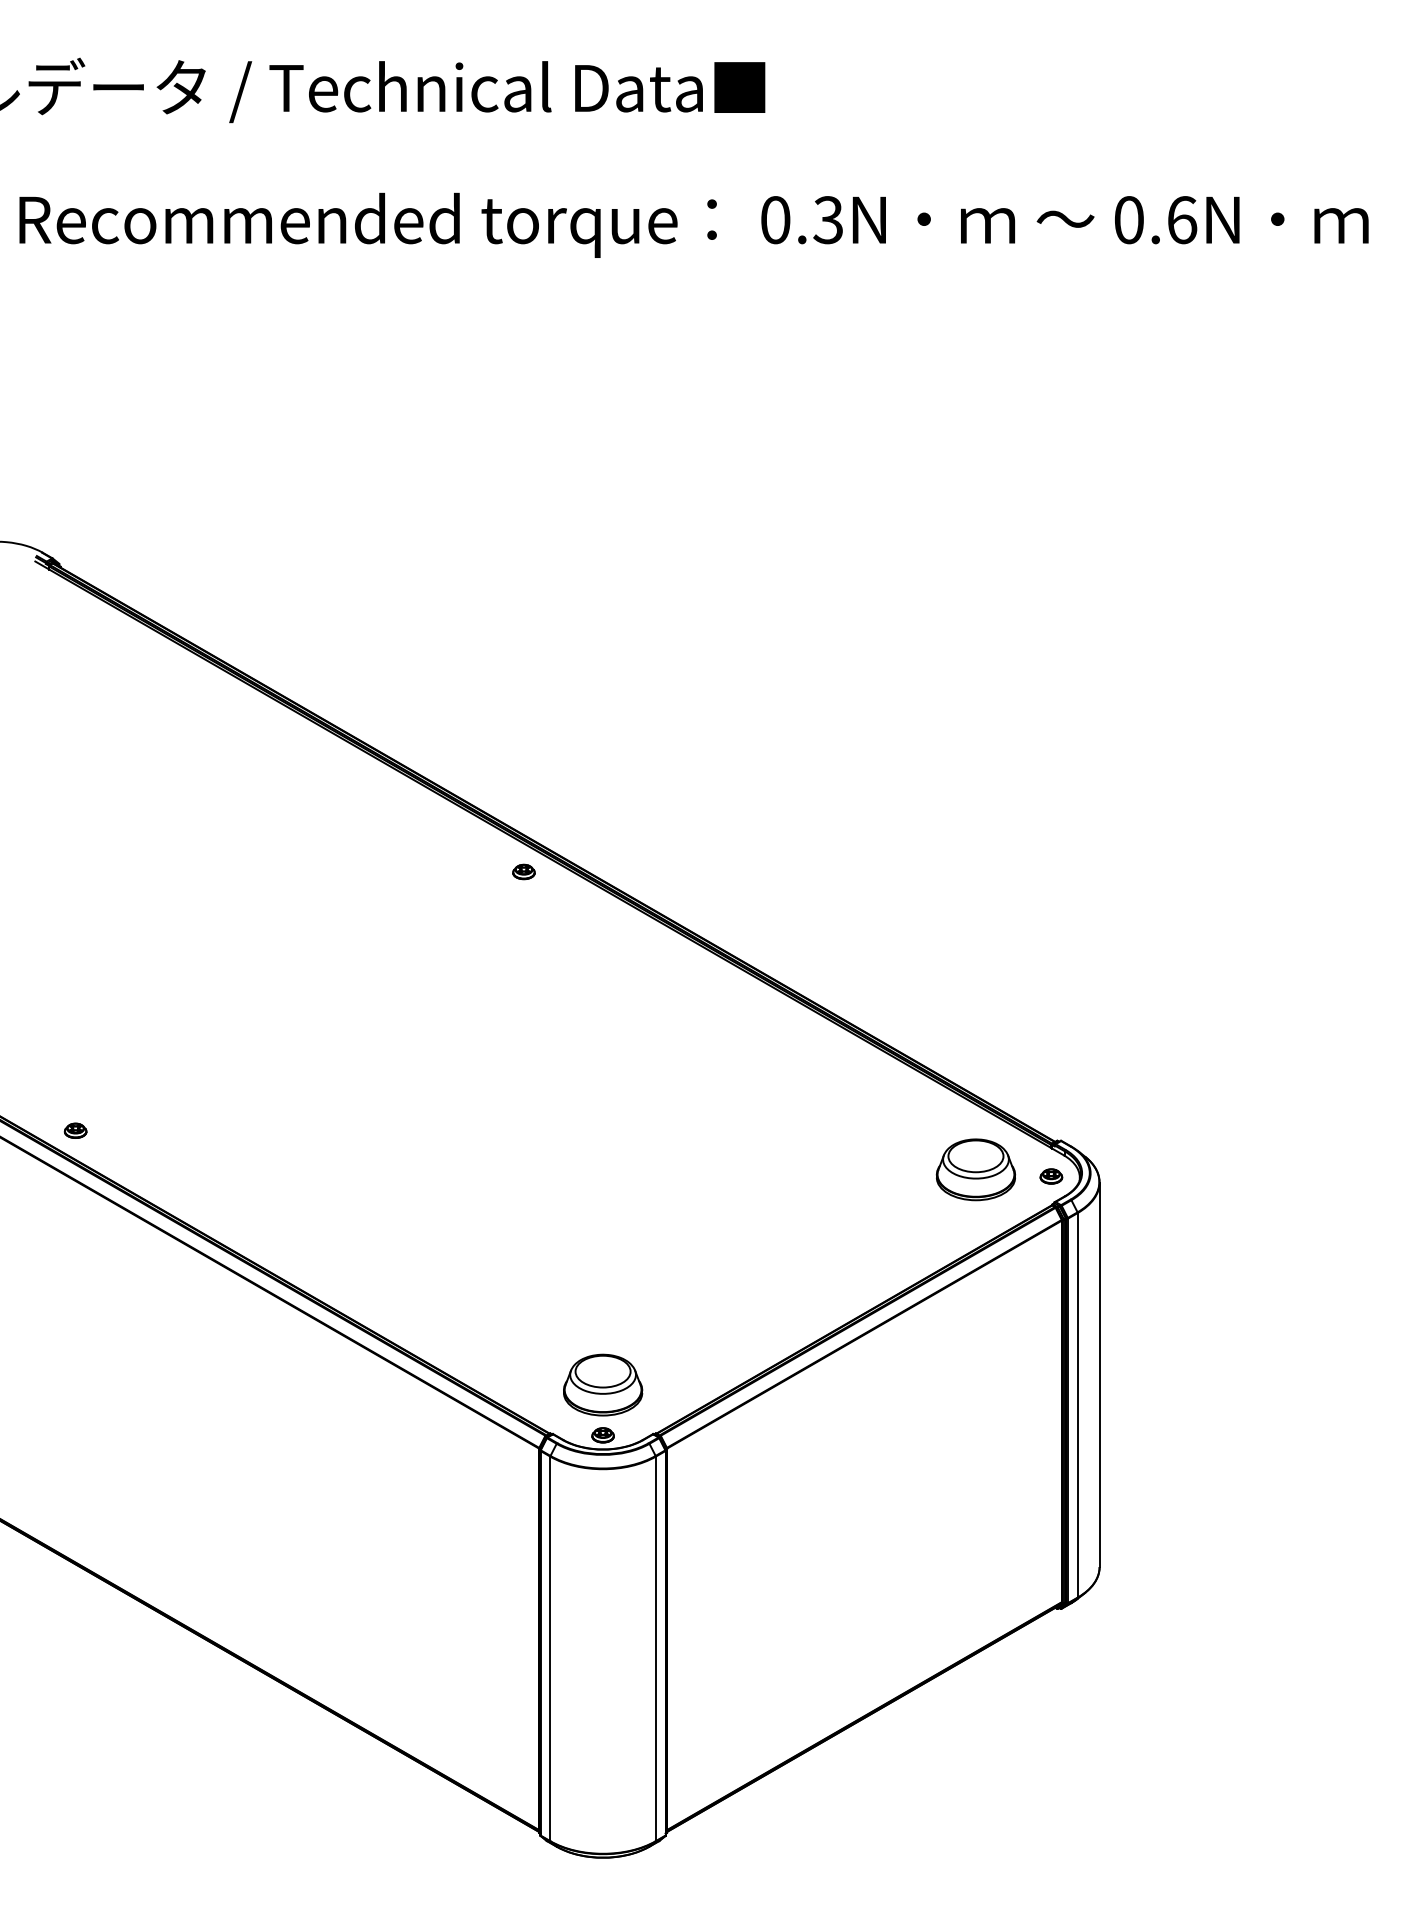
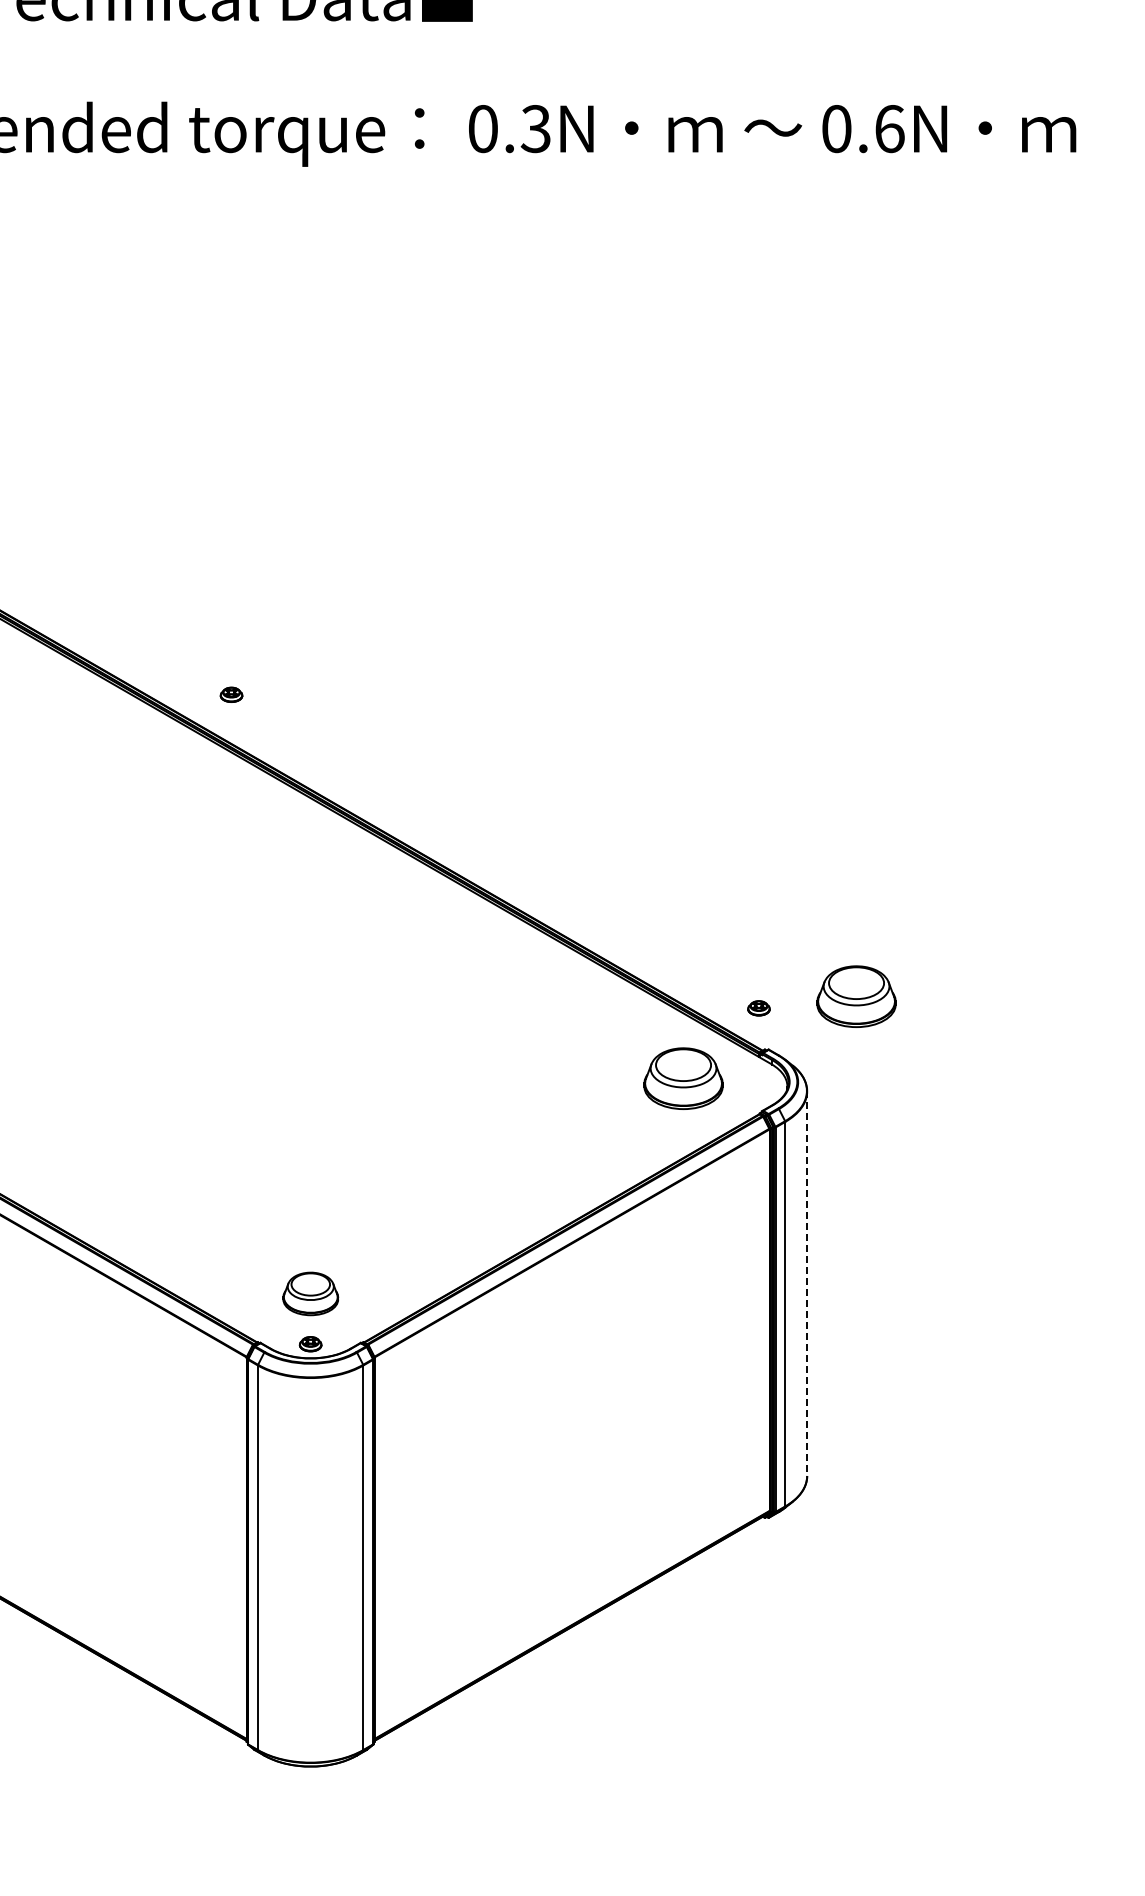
part: (523, 871) -> (231, 694), moved
part: (1148, 1087) -> (856, 996), added
part: (1051, 1176) -> (759, 1008), moved
line: (1099, 1375) -> (807, 1284), solid -> dashed
part: (603, 1384) -> (311, 1293), size x0.7

